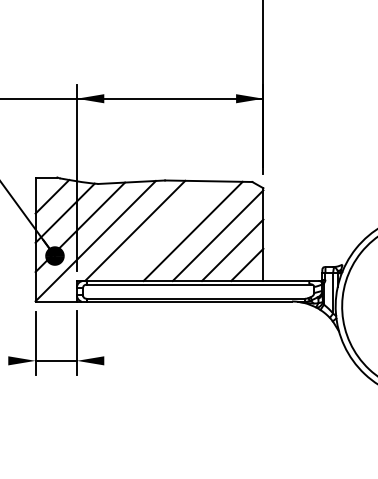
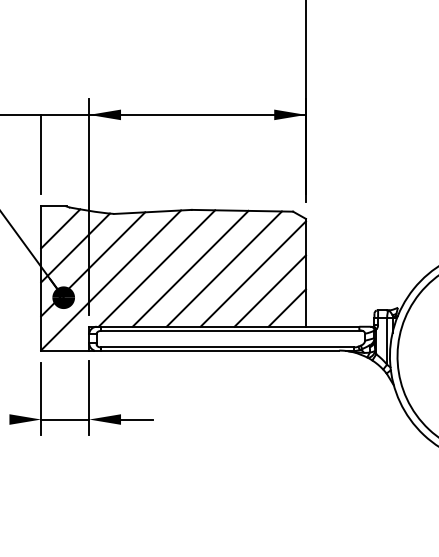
line: (35, 132) -> (41, 154), added
line: (164, 231) -> (191, 269), added
line: (117, 360) -> (136, 419), added

